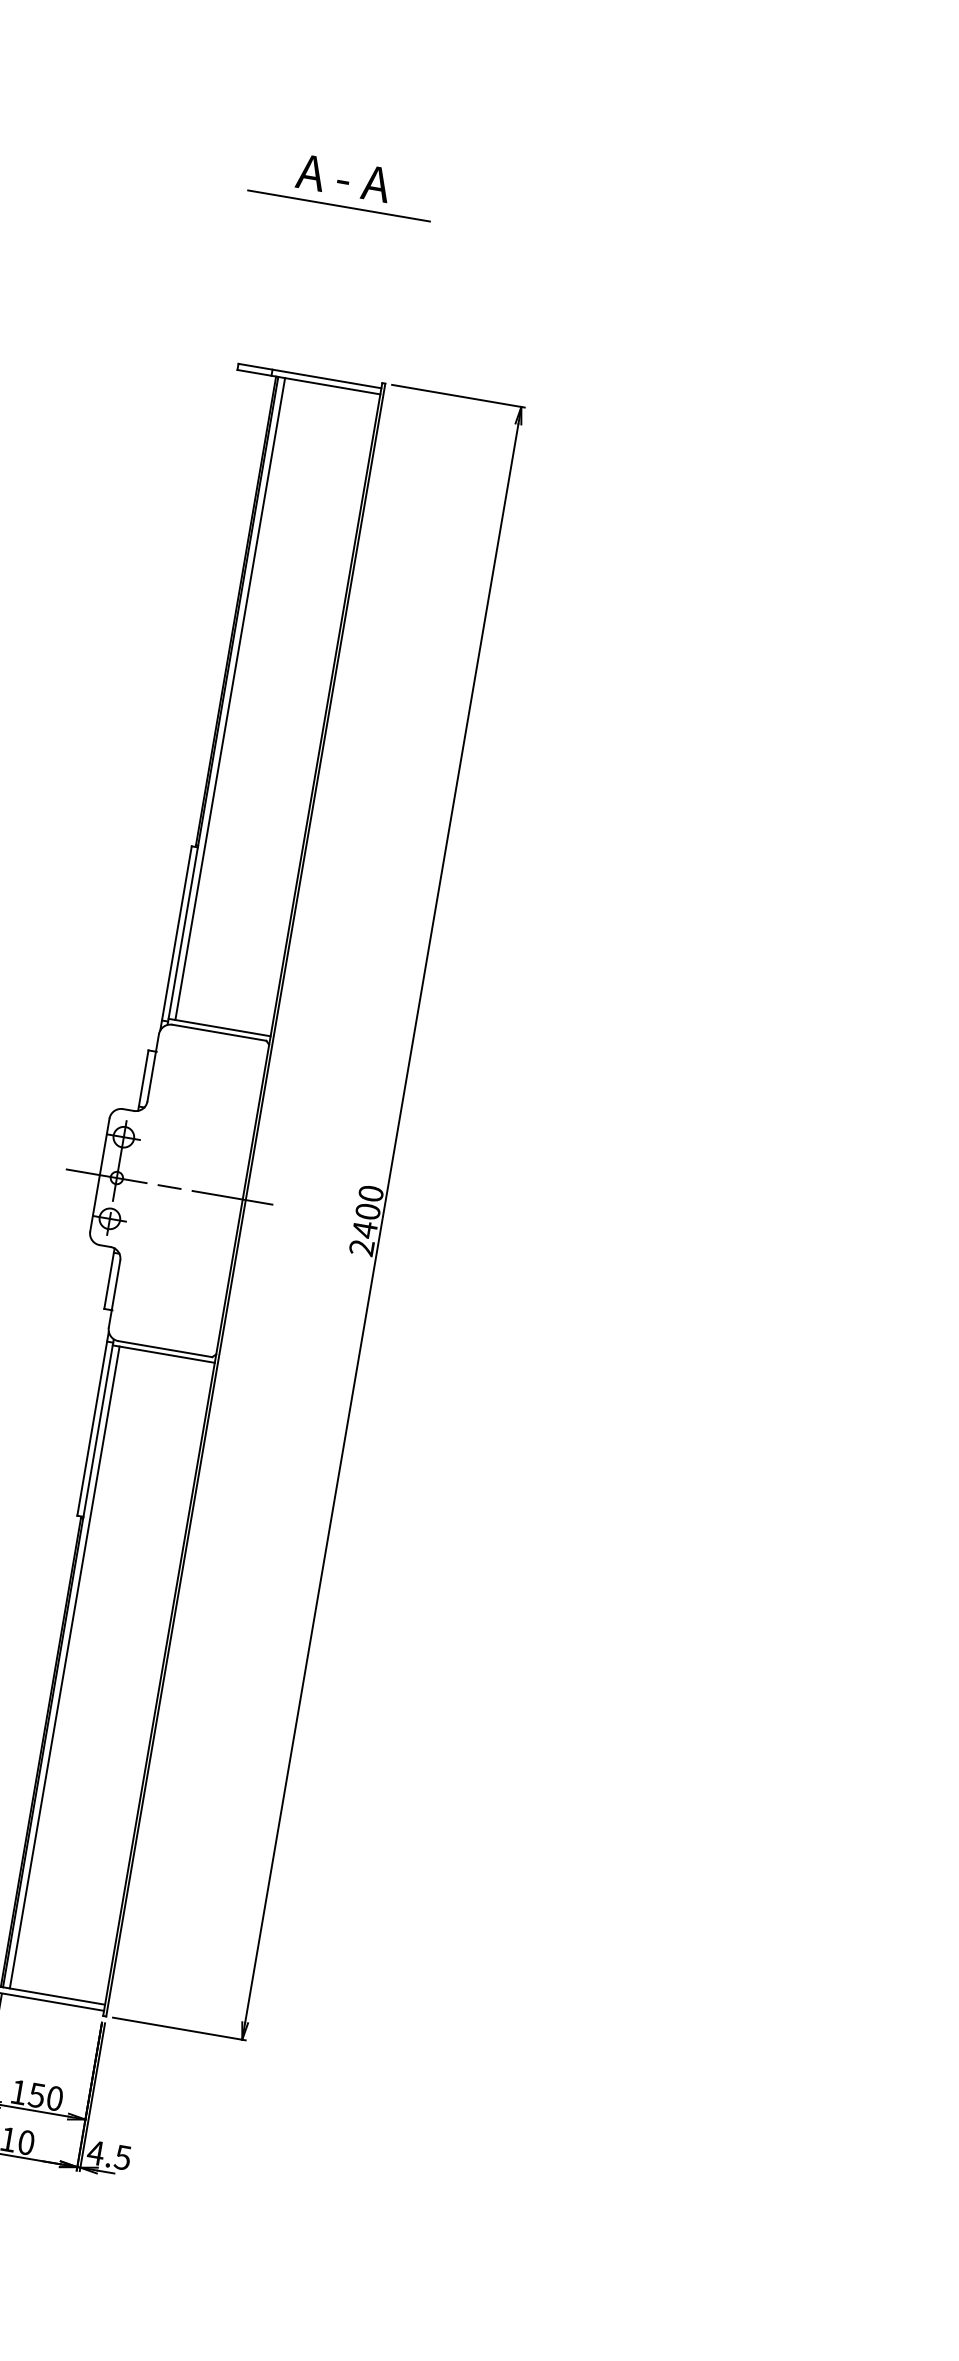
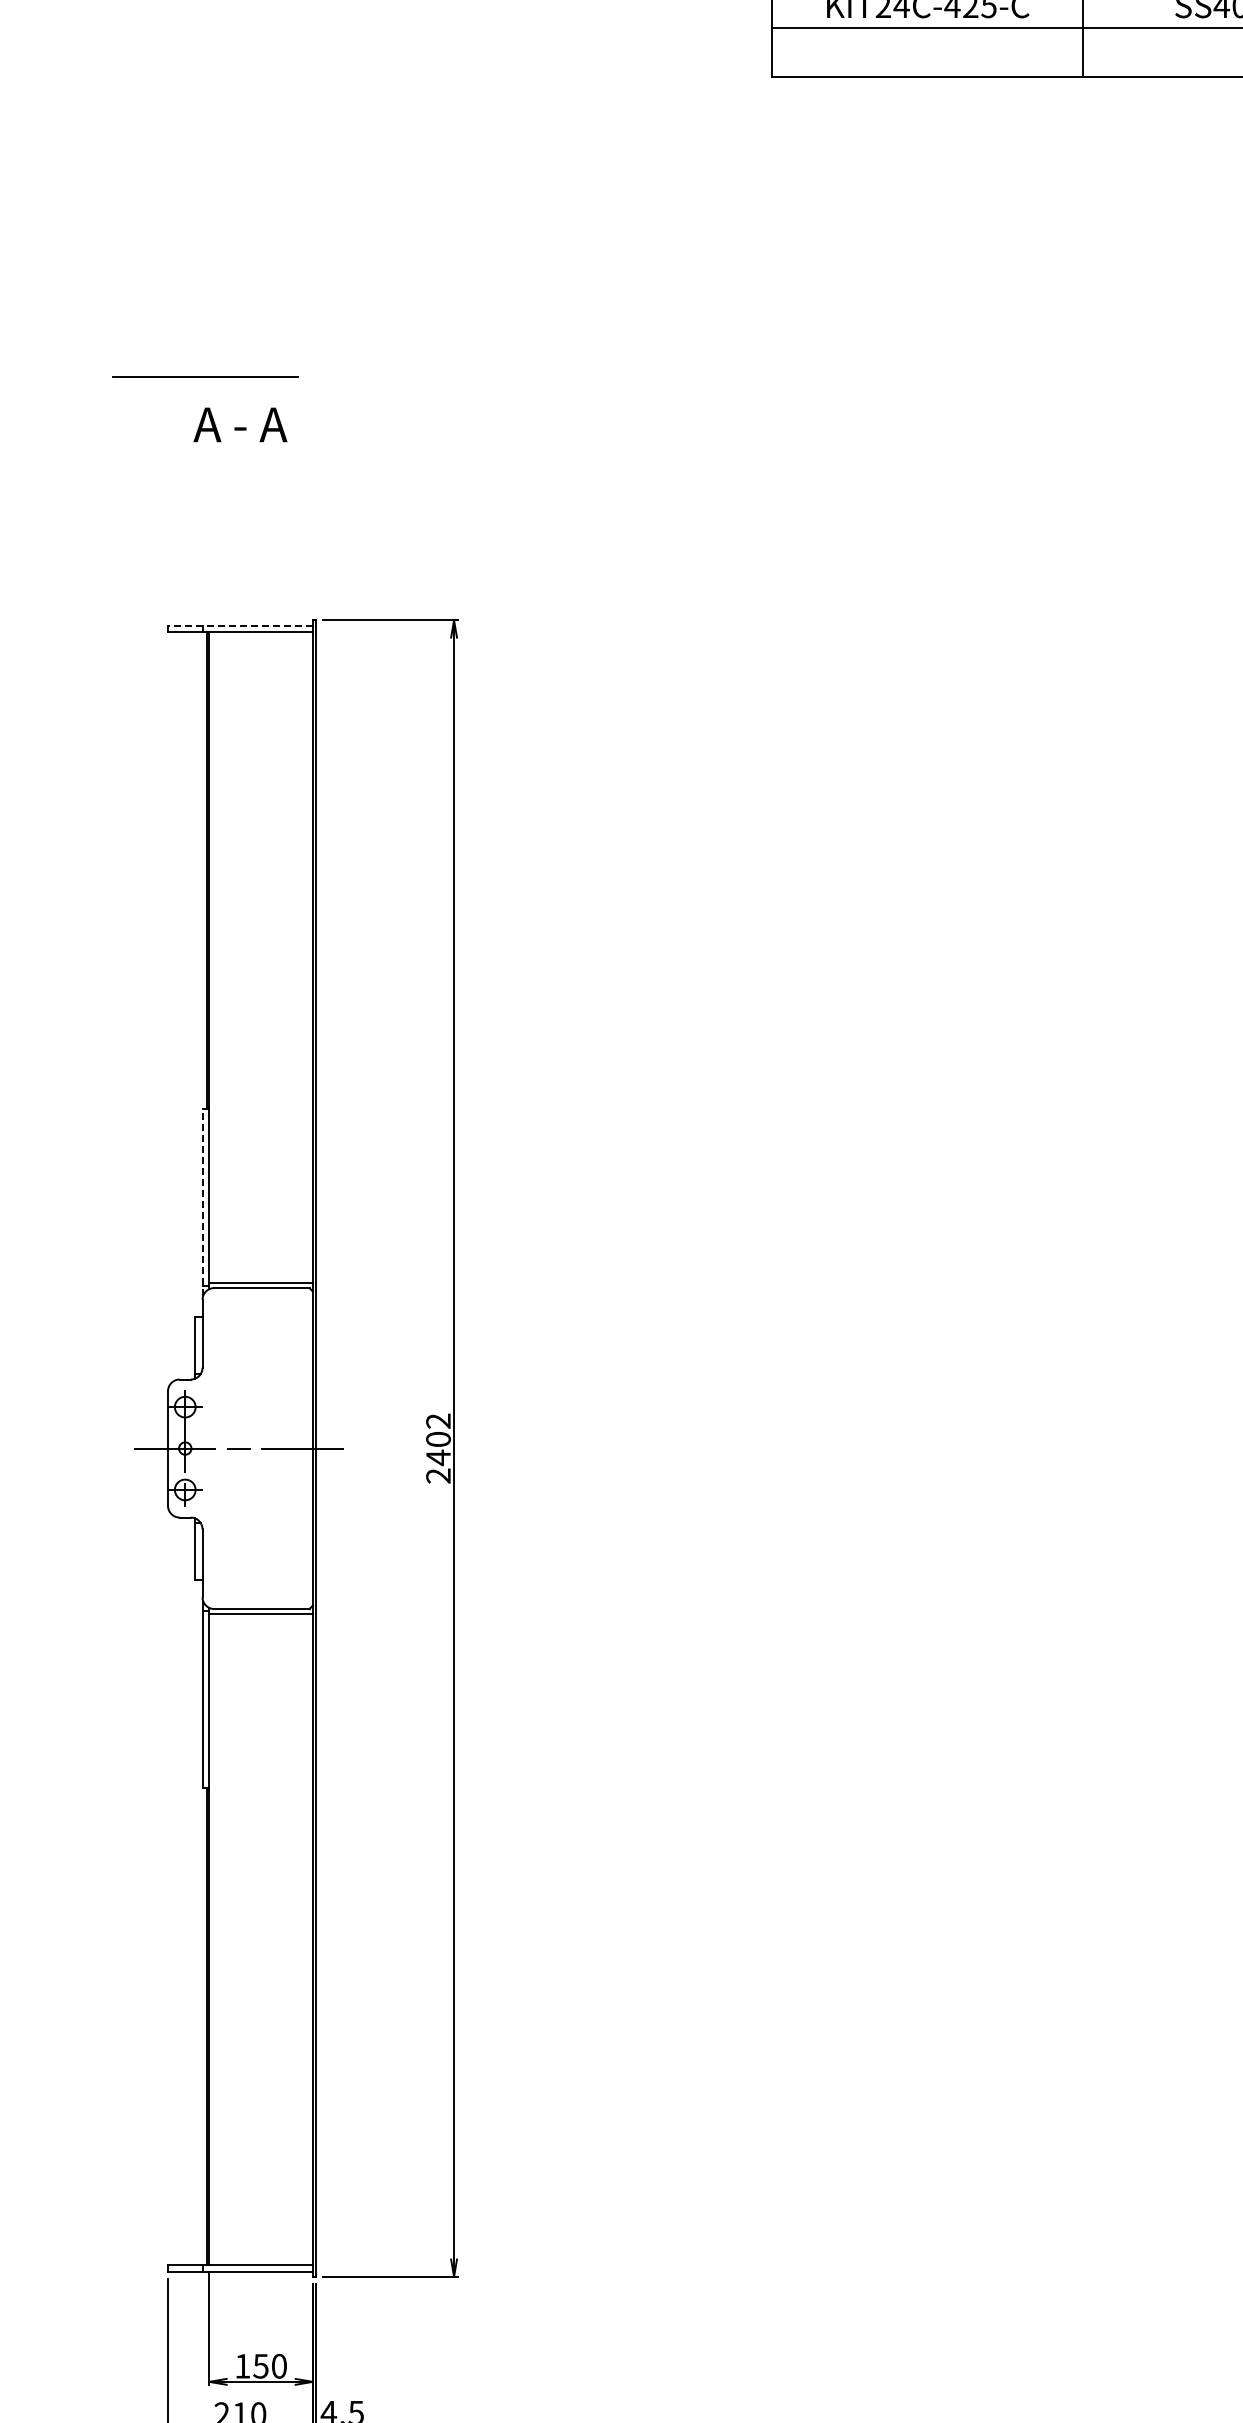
line: (339, 205) -> (205, 376), moved
line: (309, 375) -> (239, 625), solid -> dashed
line: (230, 698) -> (216, 956), removed
line: (176, 937) -> (203, 1201), solid -> dashed
text: (371, 1193) -> (438, 1420), 2400 -> 2402
line: (64, 1667) -> (216, 1939), removed

